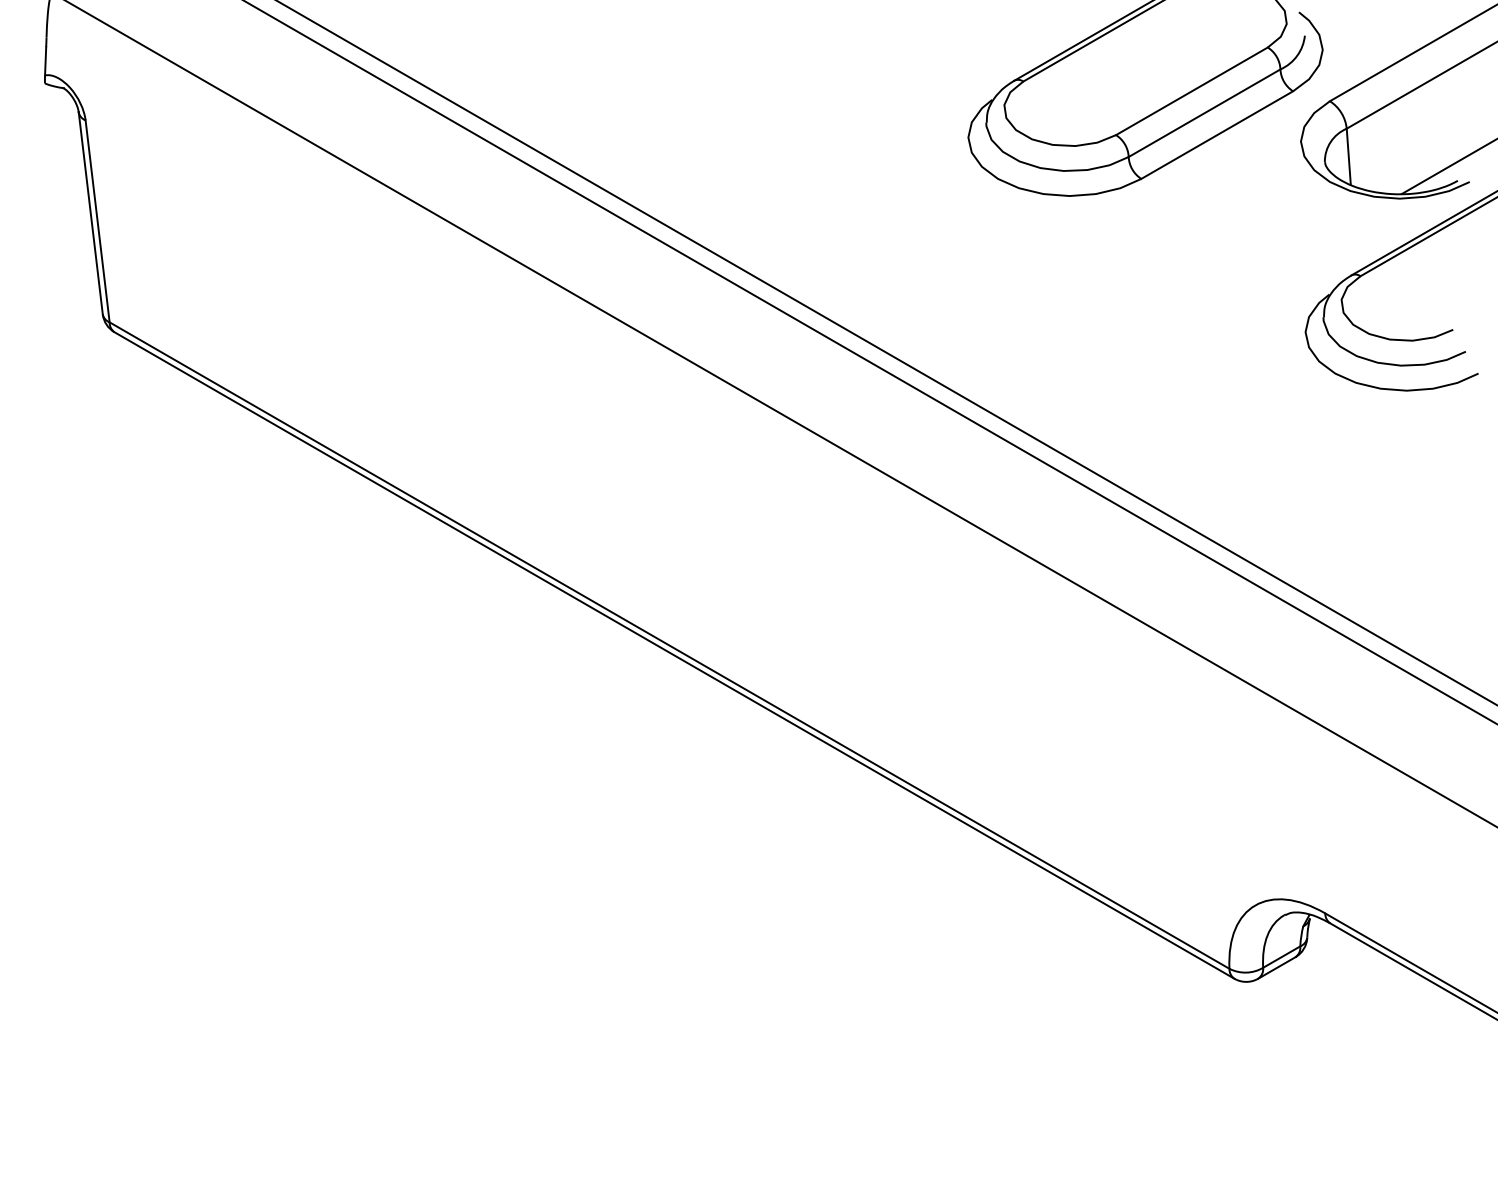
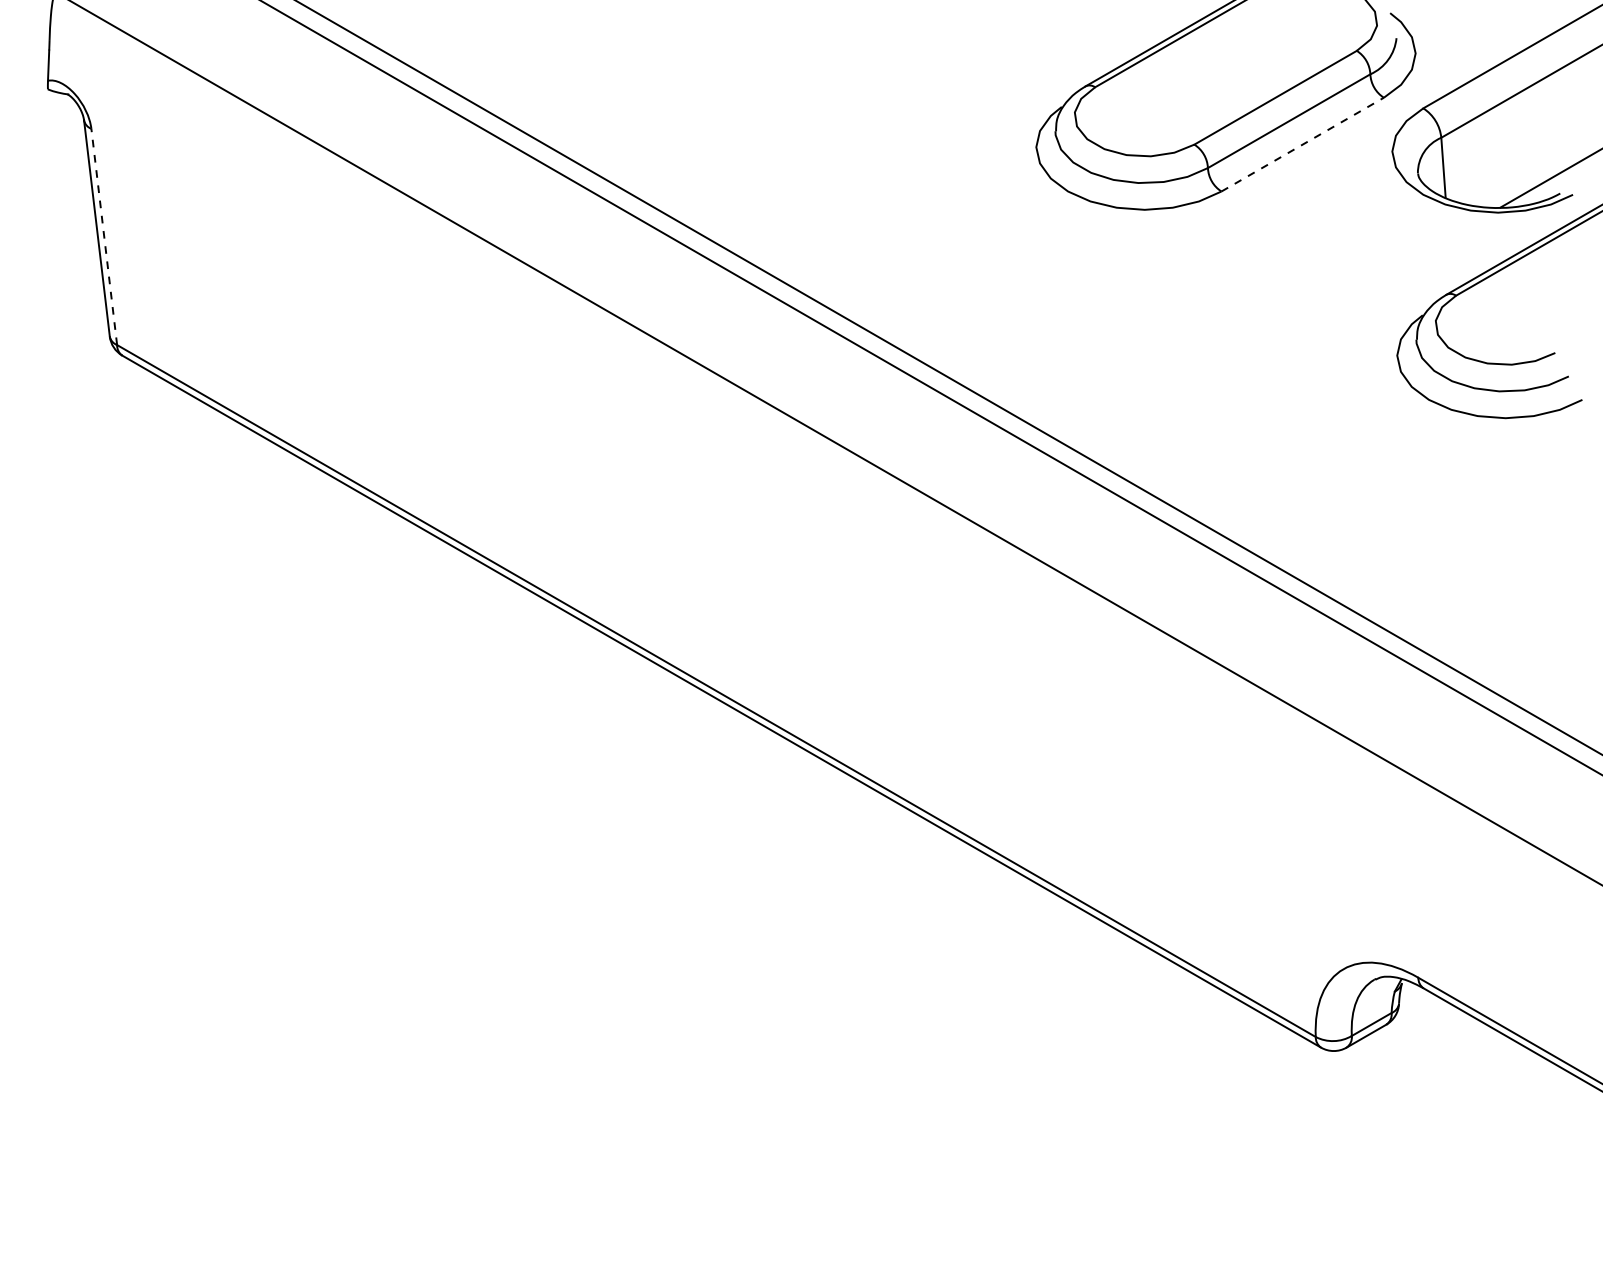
line: (1217, 135) -> (1302, 145), solid -> dashed
line: (97, 221) -> (104, 237), solid -> dashed

